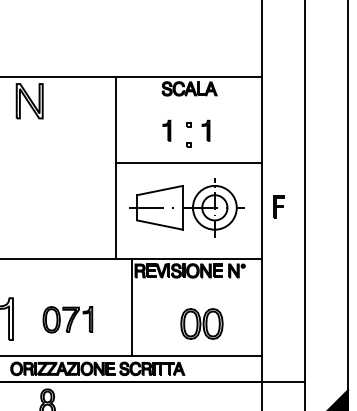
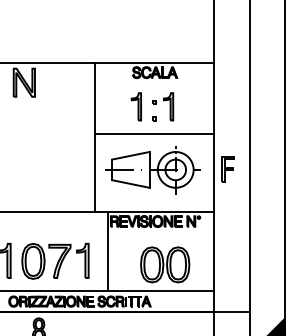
part: (166, 130) -> (136, 106), size x1.67
part: (205, 130) -> (168, 106), size x1.67
part: (278, 206) -> (227, 168), size x1.43
part: (67, 319) -> (55, 261), size x1.67
part: (201, 323) -> (164, 264), size x1.43

